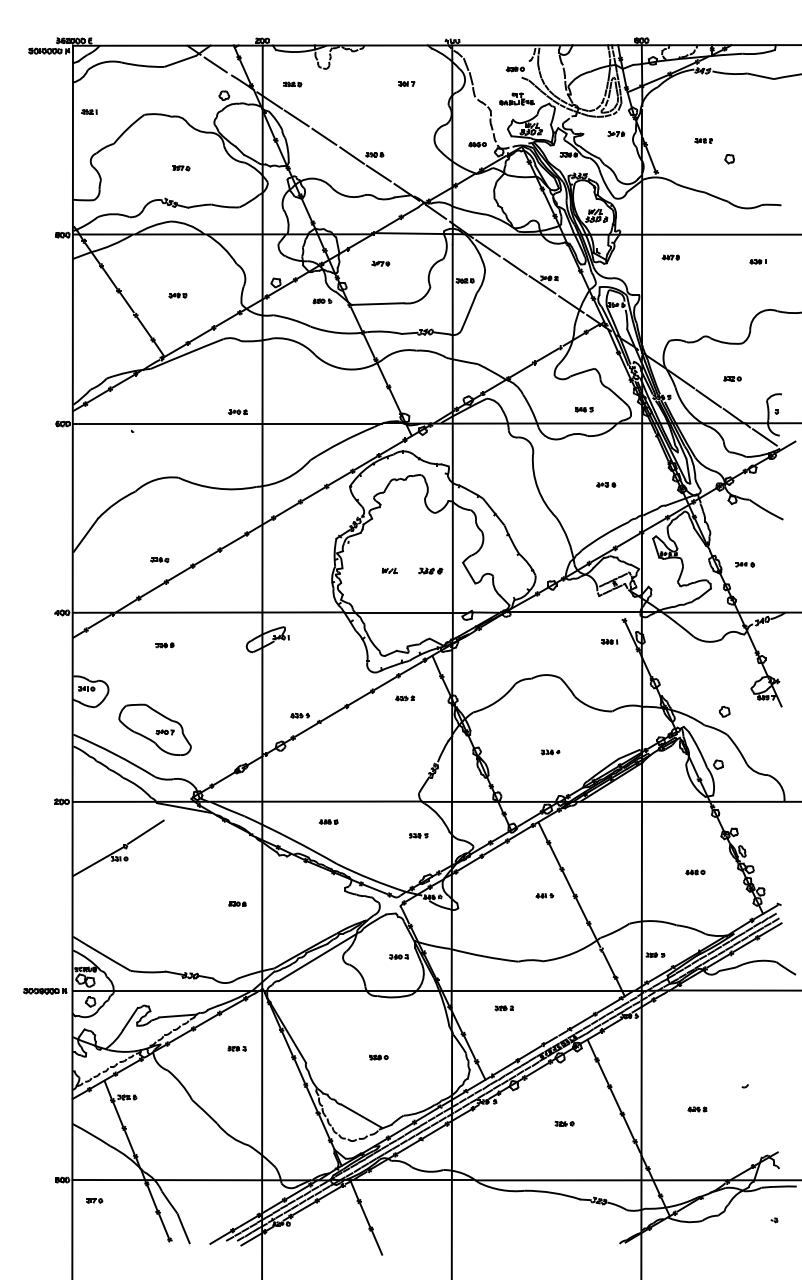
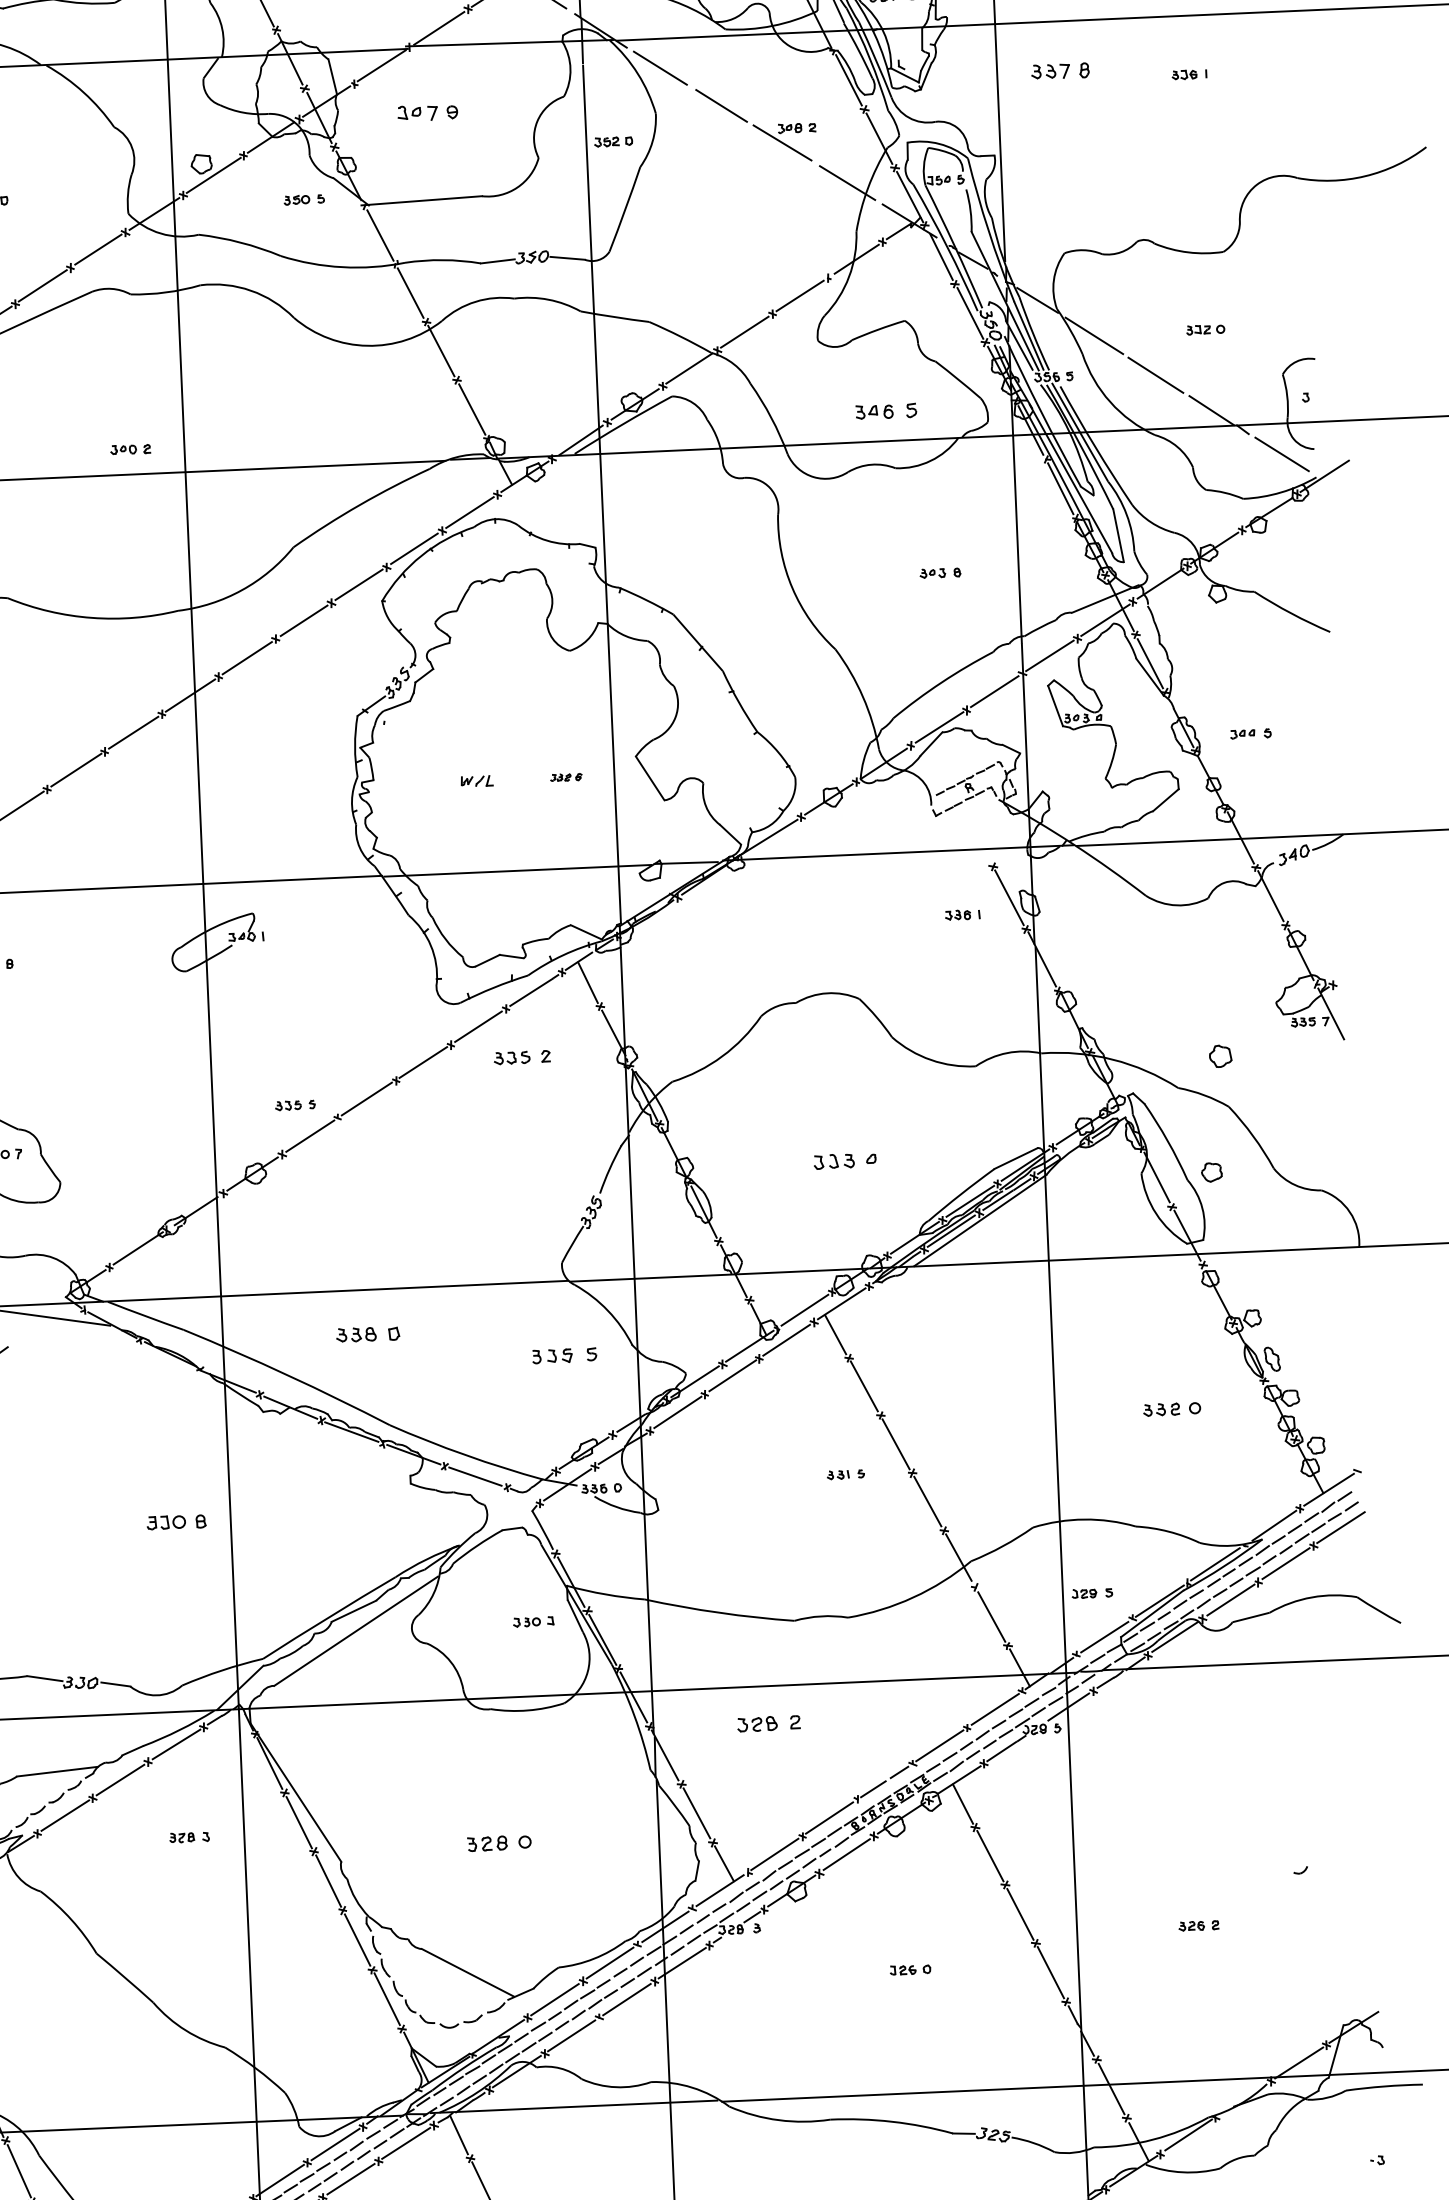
part: (670, 257) -> (1059, 71), size x1.6
part: (757, 261) -> (1188, 74), moved
part: (380, 263) -> (427, 111), size x1.6
part: (583, 409) -> (883, 410), size x1.6
part: (430, 570) -> (565, 776), size x0.6
part: (405, 698) -> (523, 1057), size x1.4
part: (550, 752) -> (844, 1161), size x1.6
part: (328, 821) -> (367, 1333), size x1.6
part: (418, 835) -> (564, 1355), size x1.6
part: (695, 872) -> (1172, 1409), size x1.4
part: (237, 903) -> (176, 1520), size x1.6
part: (503, 1008) -> (766, 1724), size x1.6
part: (378, 1057) -> (498, 1843), size x1.6

